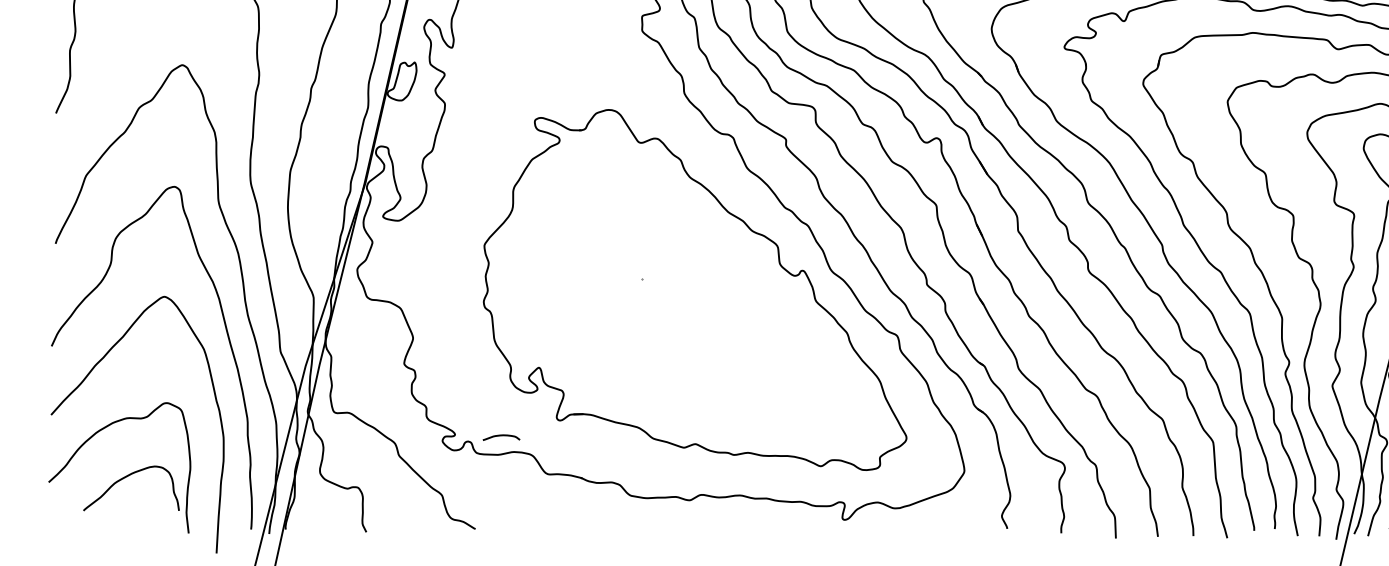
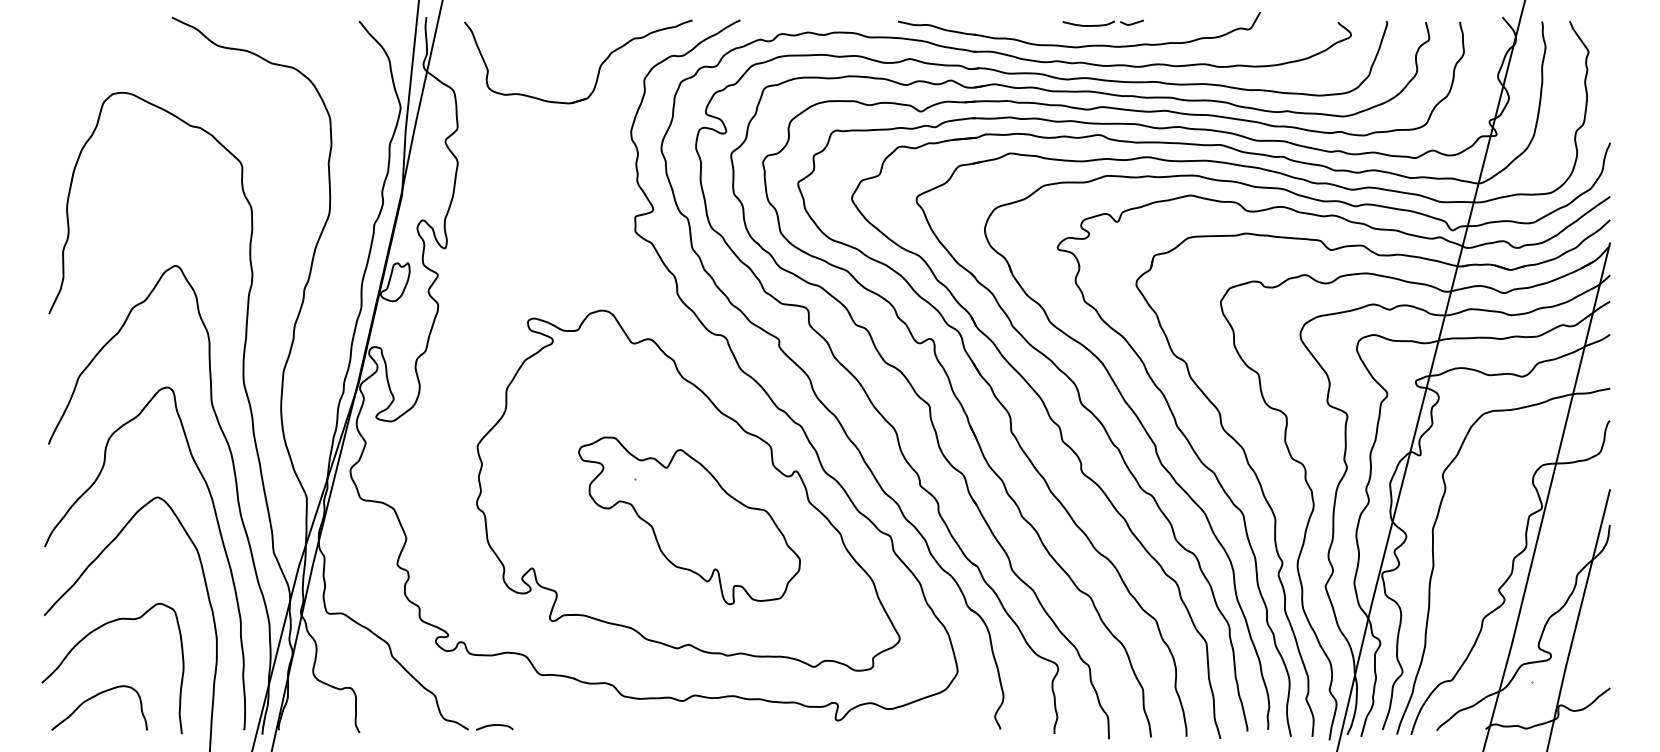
part: (696, 319) -> (689, 520), added
curve: (501, 435) -> (494, 725), moved
curve: (126, 477) -> (94, 697), moved

